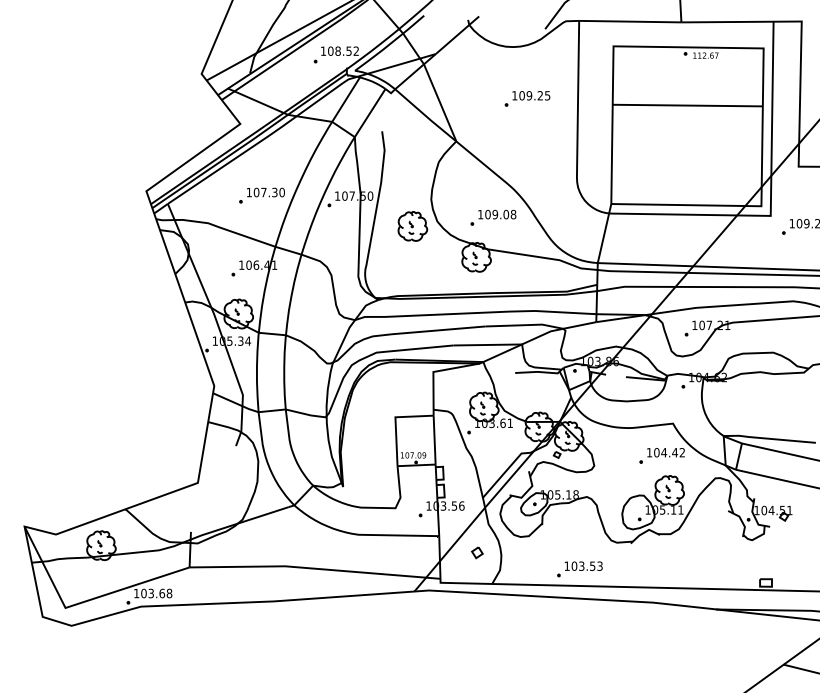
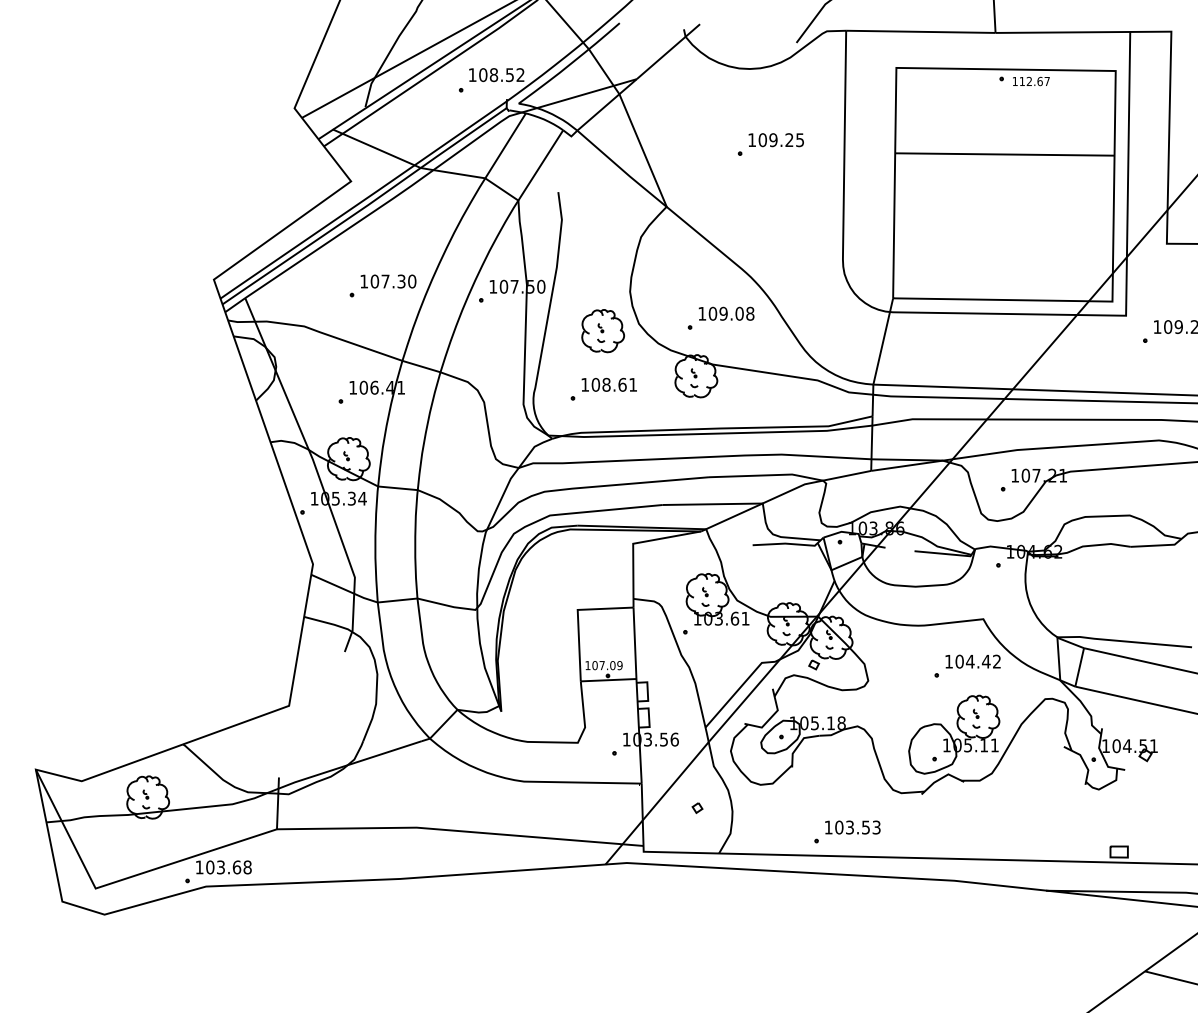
part: (412, 266) -> (602, 389), added
part: (477, 552) -> (697, 807), size x0.62

